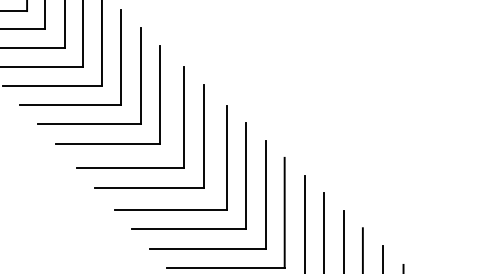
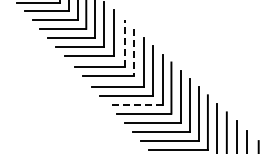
line: (183, 117) -> (124, 43), solid -> dashed
line: (203, 136) -> (133, 52), solid -> dashed
line: (207, 247) -> (135, 104), solid -> dashed

